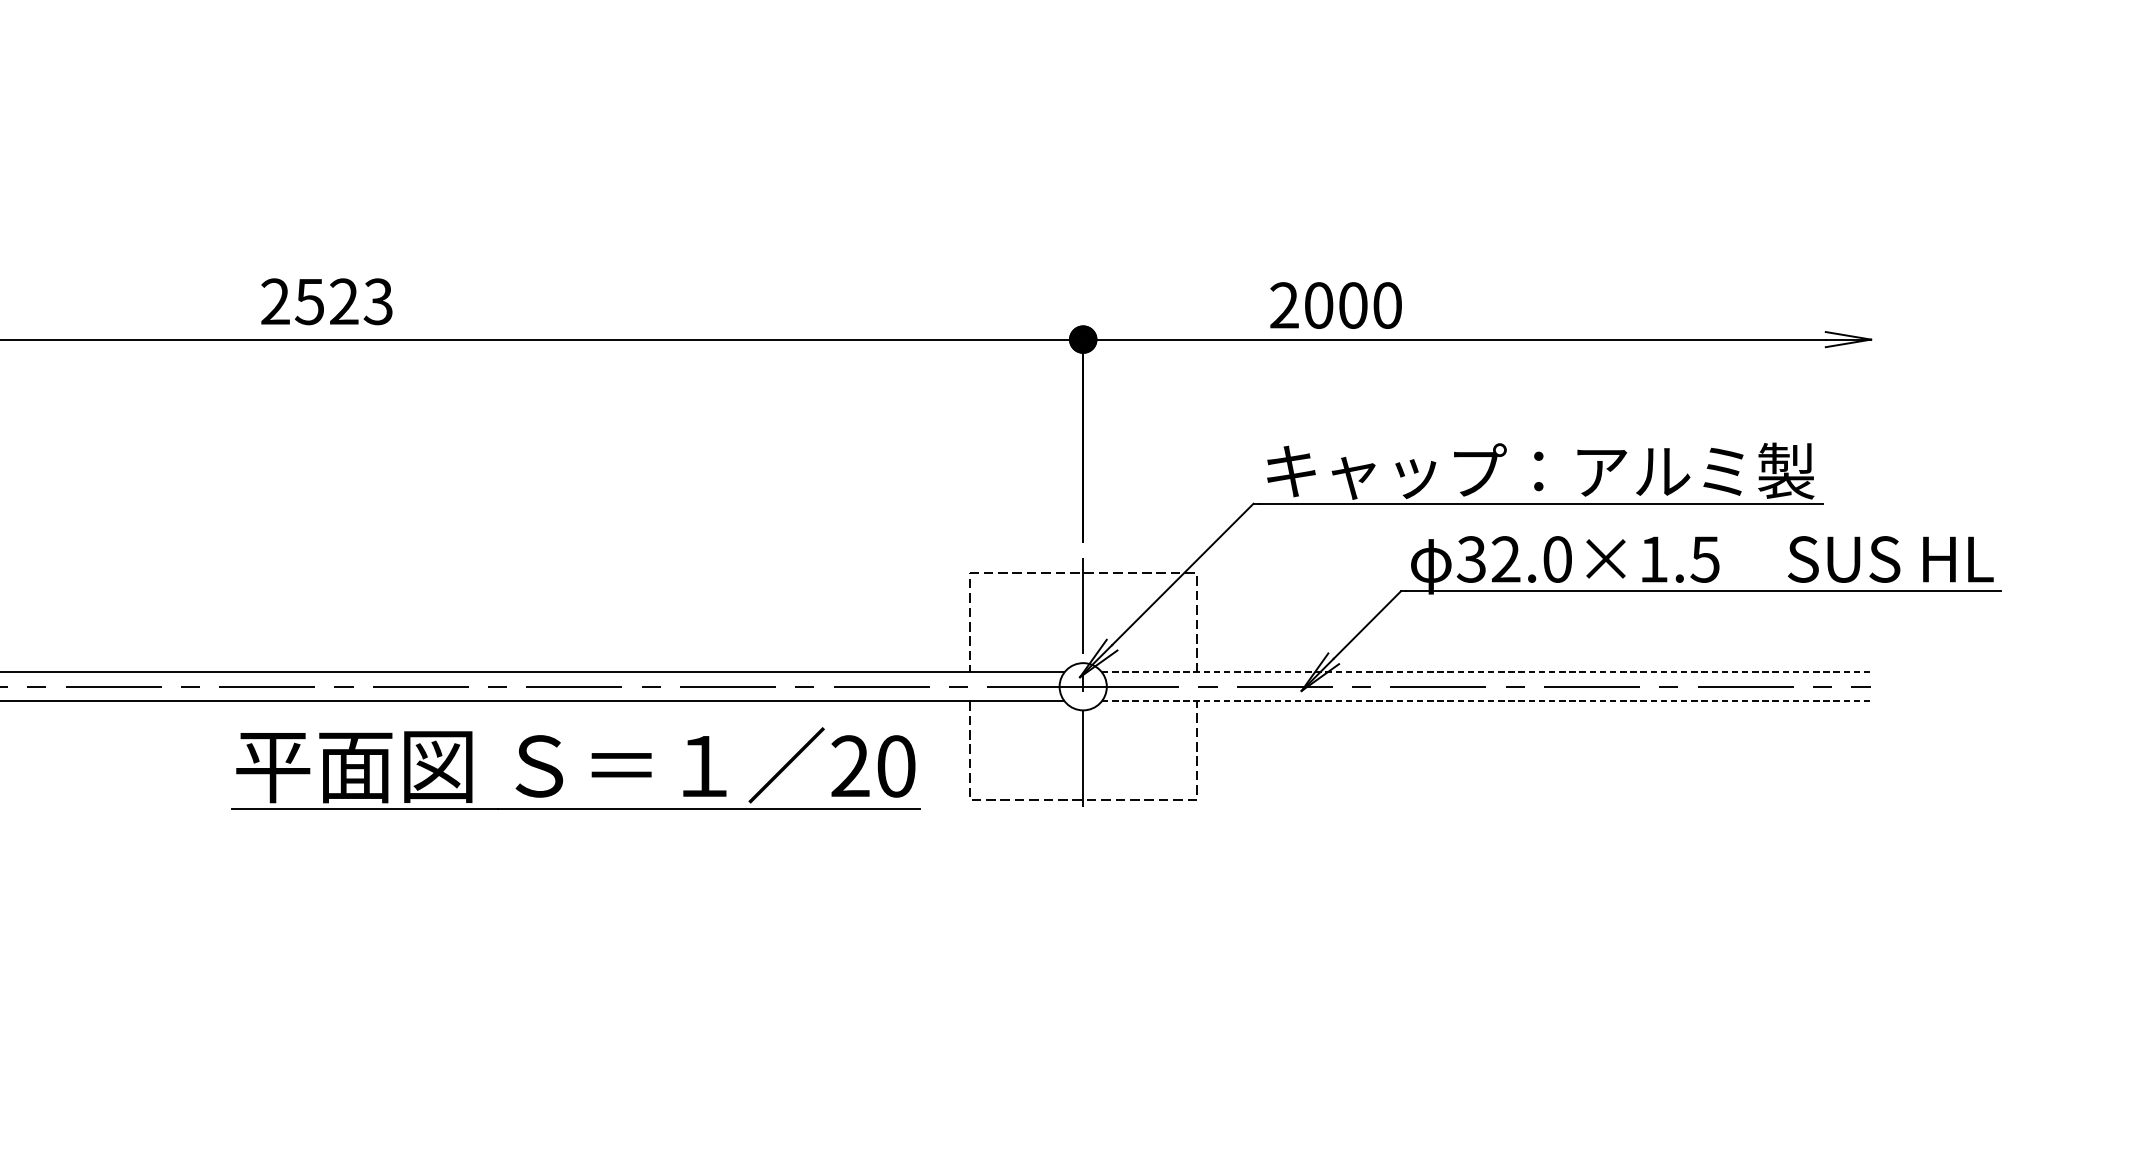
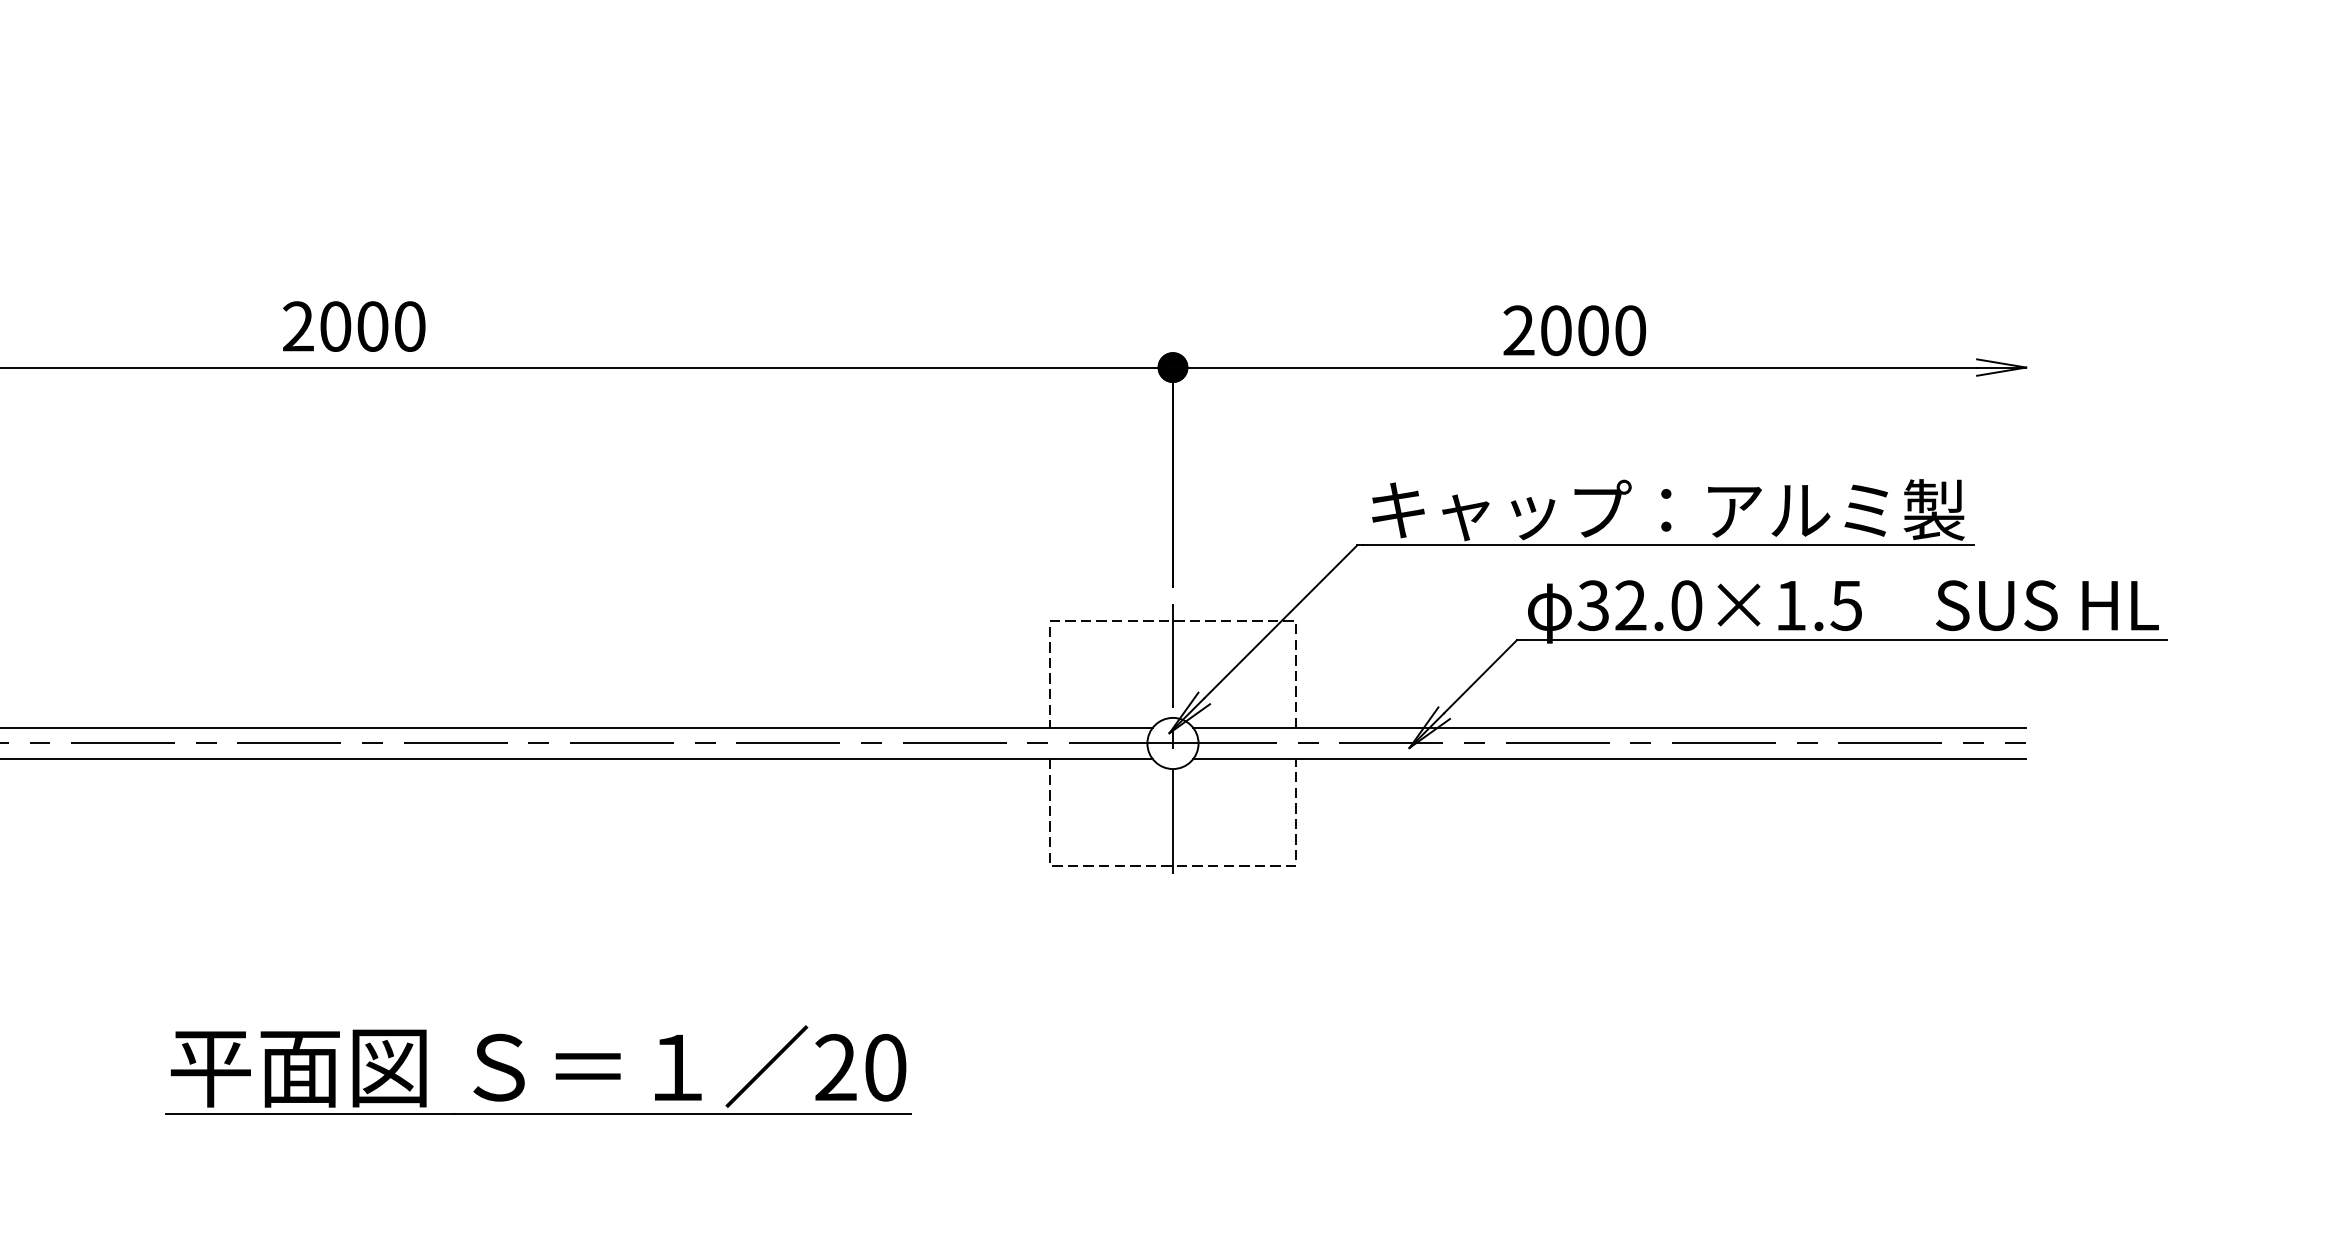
text: (343, 301) -> (372, 326), 2523 -> 2000
text: (1335, 305) -> (1574, 330), moved
line: (1487, 672) -> (1610, 727), dashed -> solid
line: (1487, 701) -> (1610, 759), dashed -> solid
part: (561, 774) -> (523, 1076), moved

